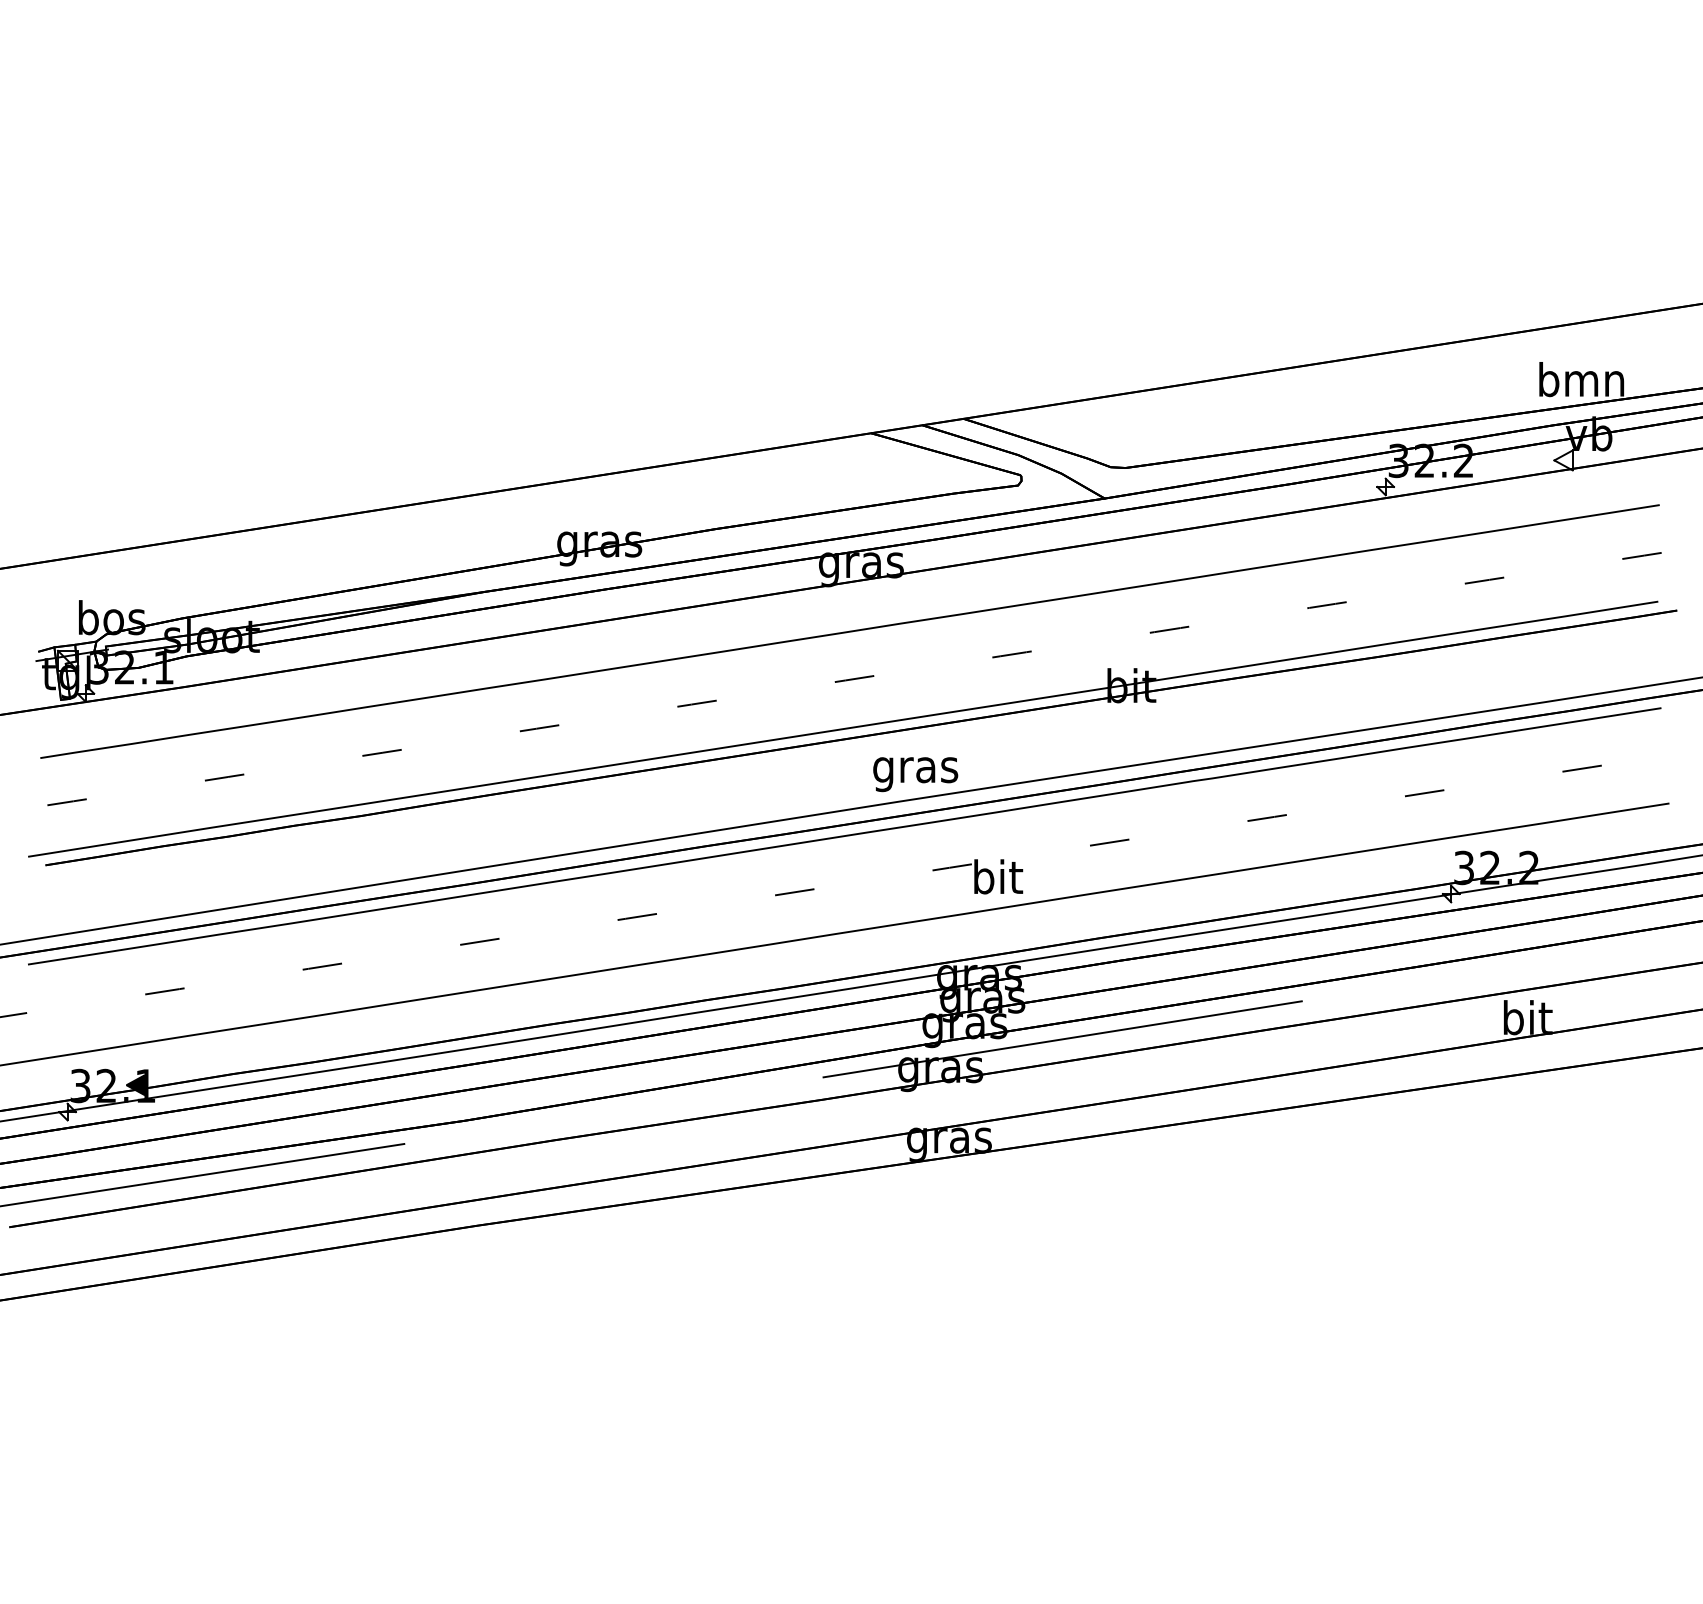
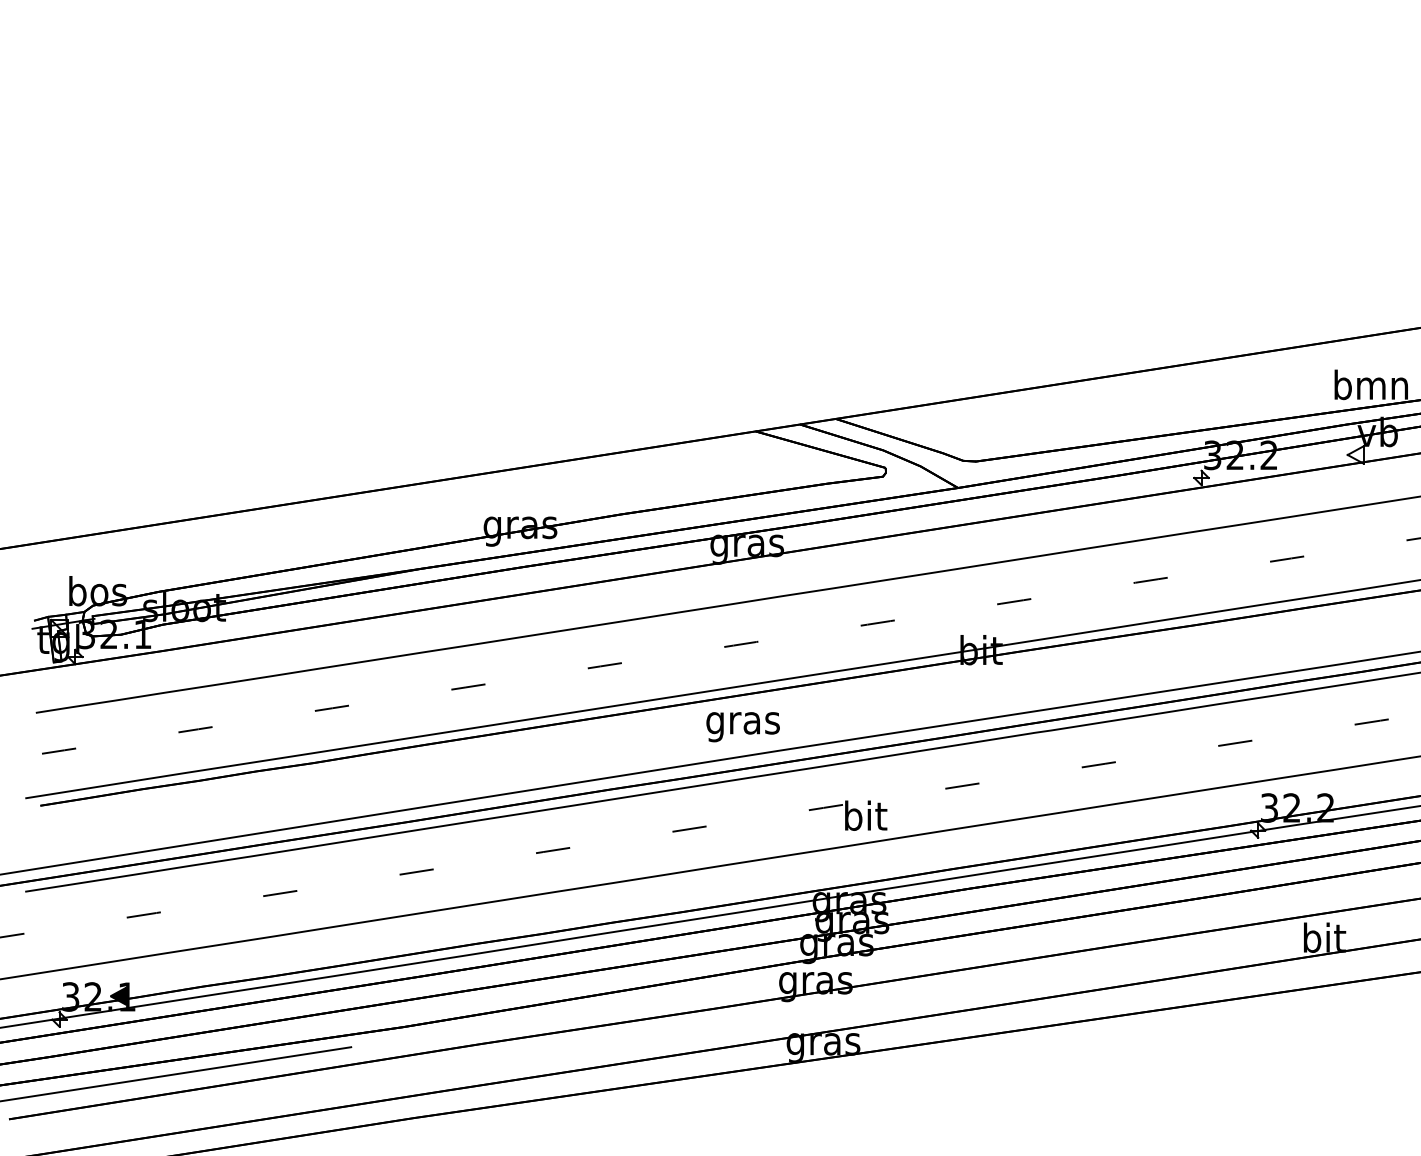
text: (915, 774) -> (743, 727), moved
line: (1062, 1039) -> (921, 956), removed

